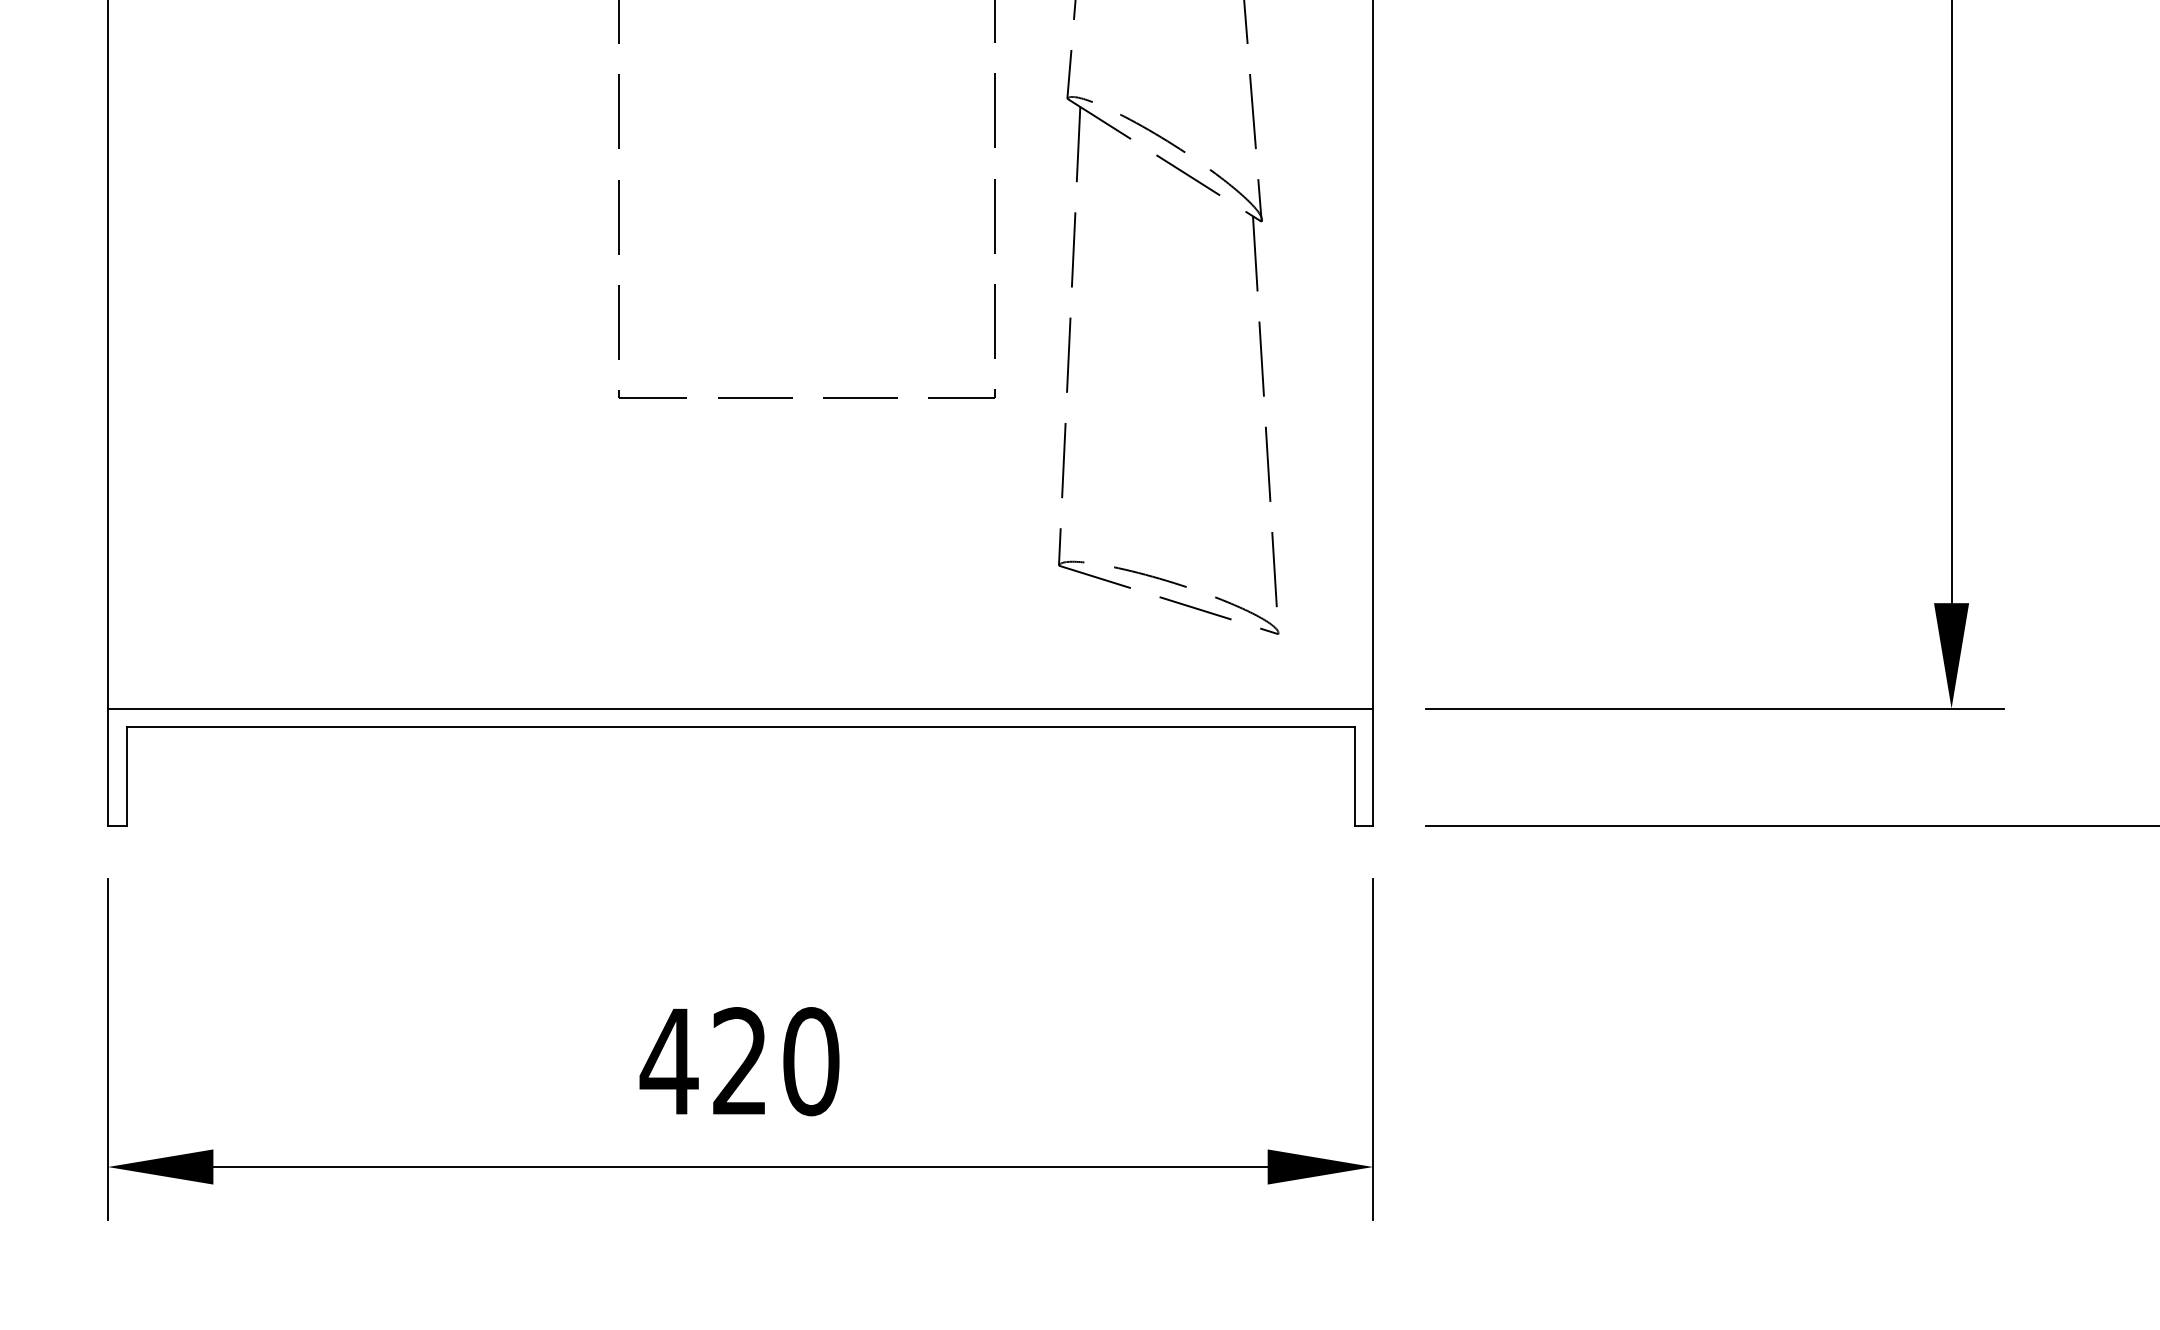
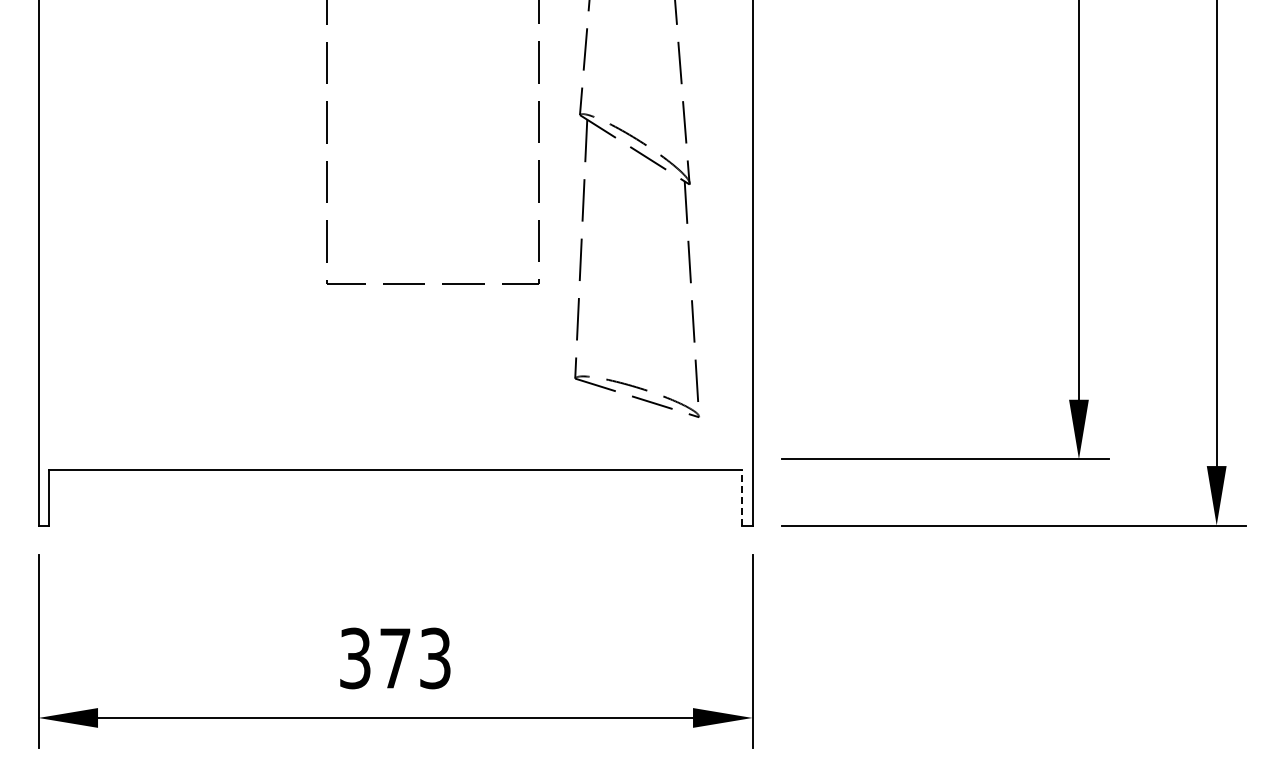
line: (740, 709) -> (395, 459), removed
line: (1355, 776) -> (742, 497), solid -> dashed
text: (738, 1061) -> (394, 658), 420 -> 373

